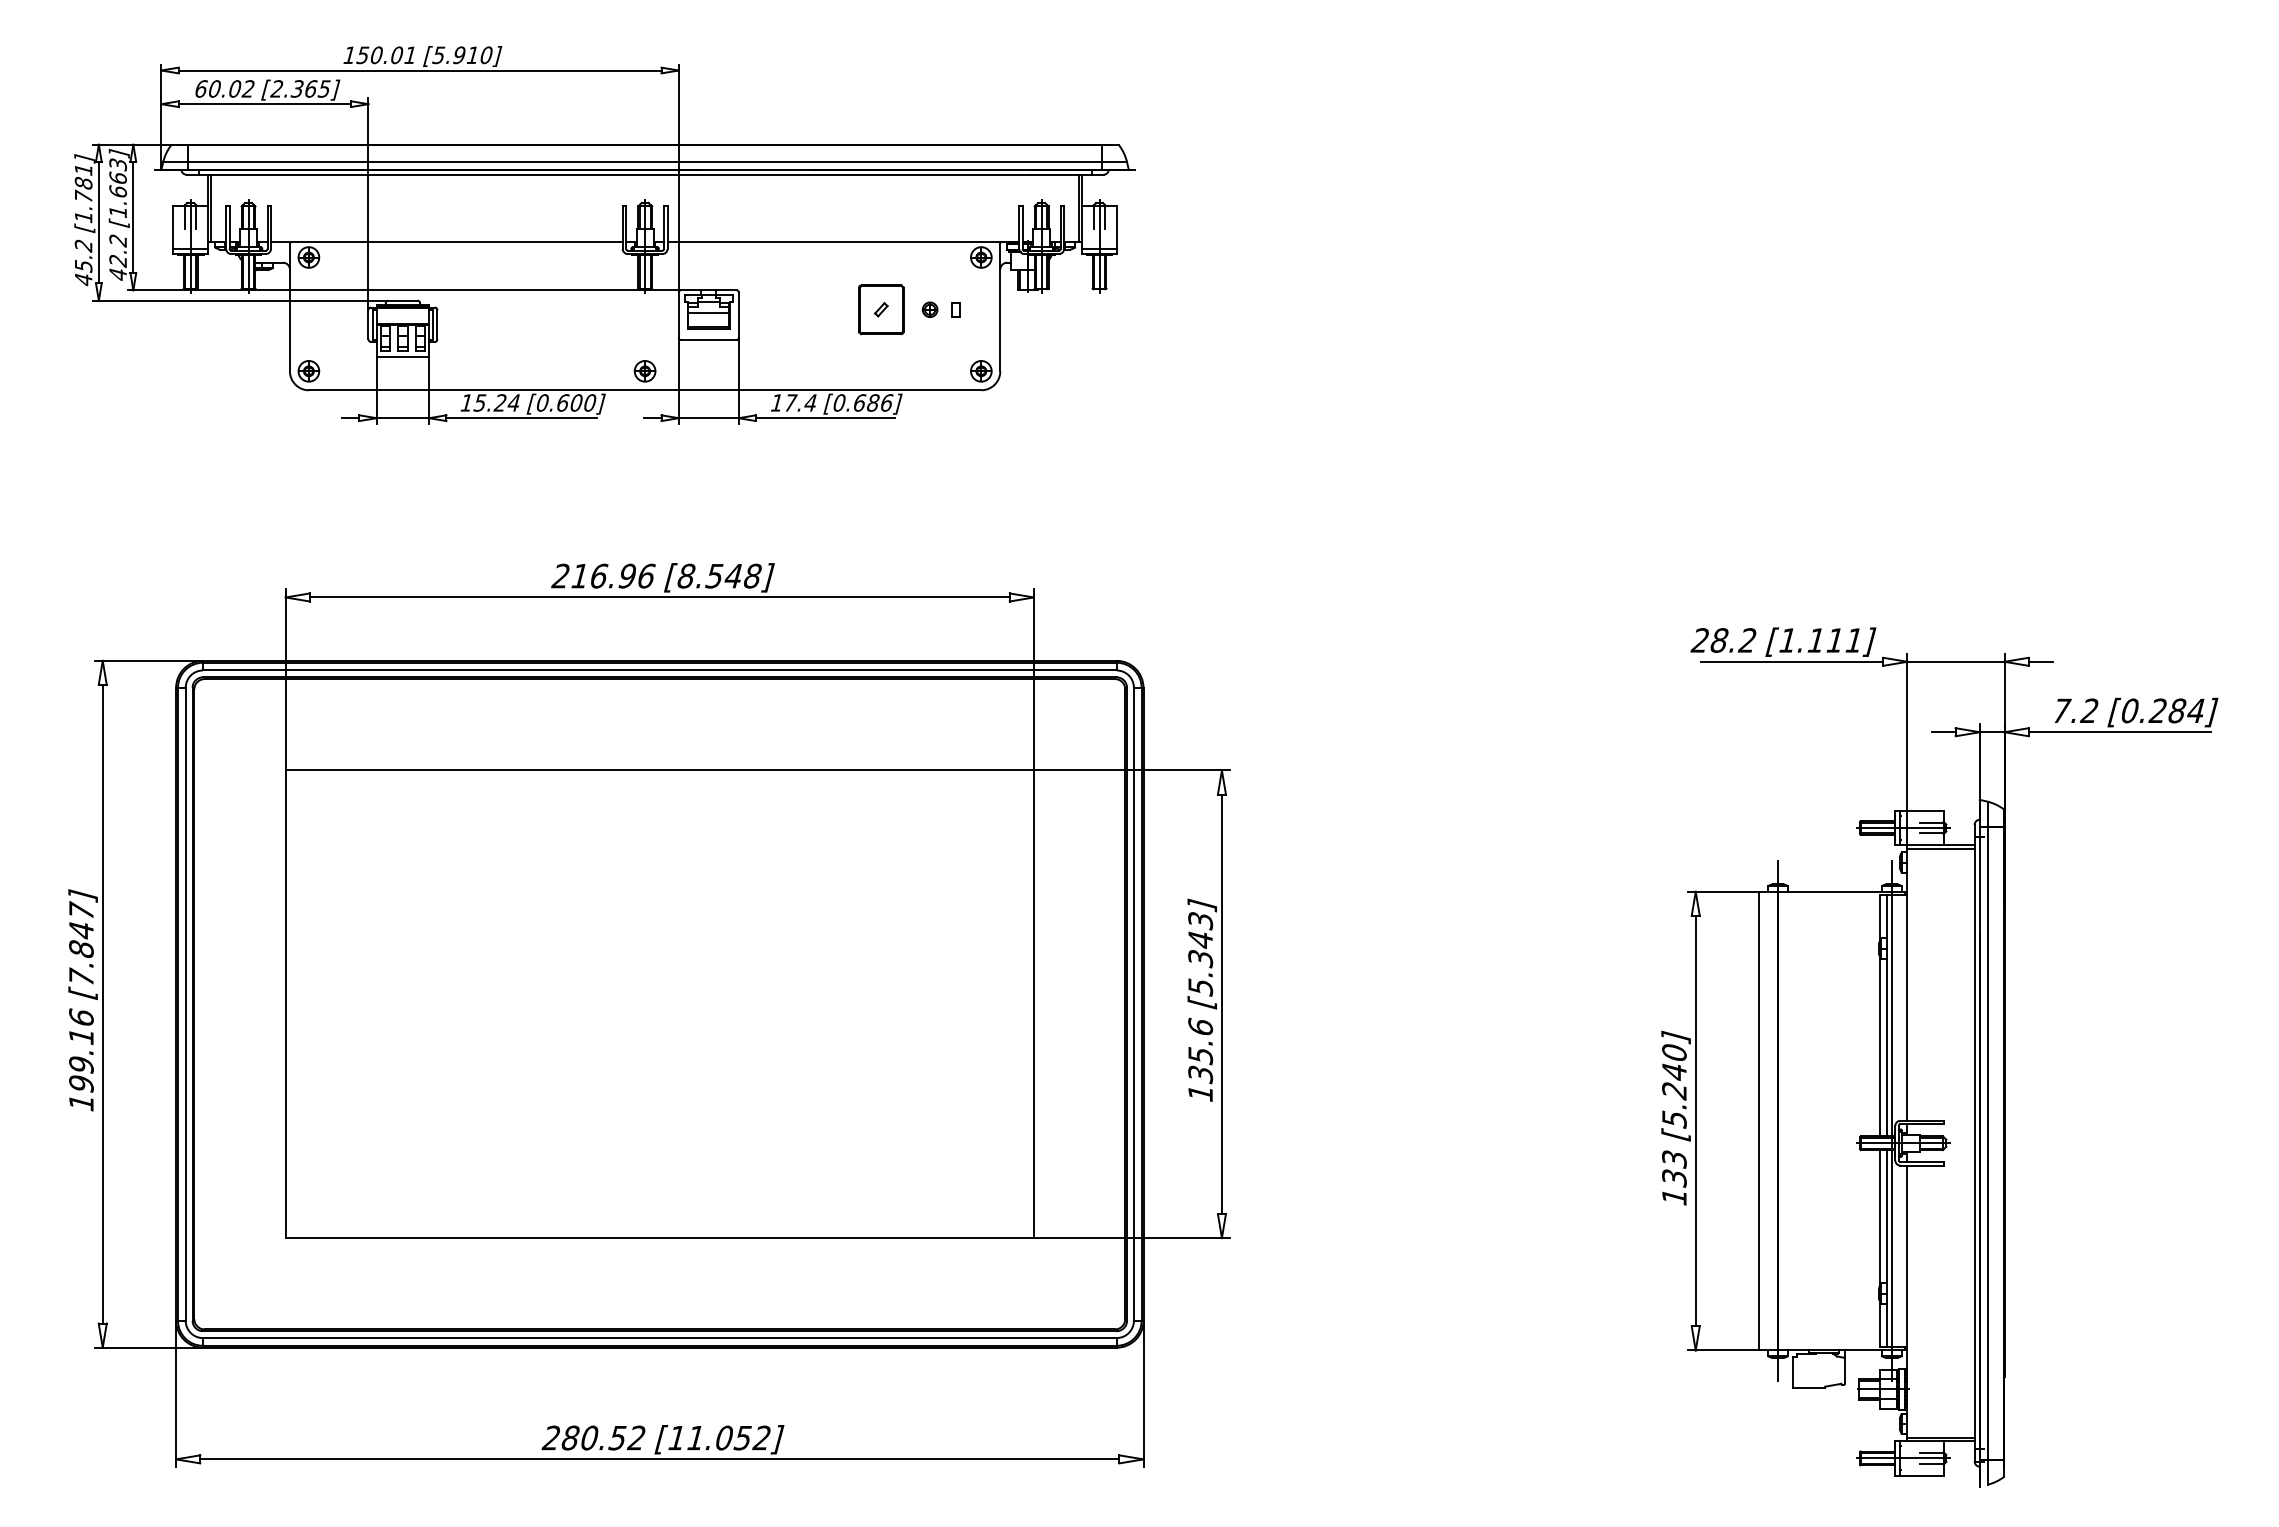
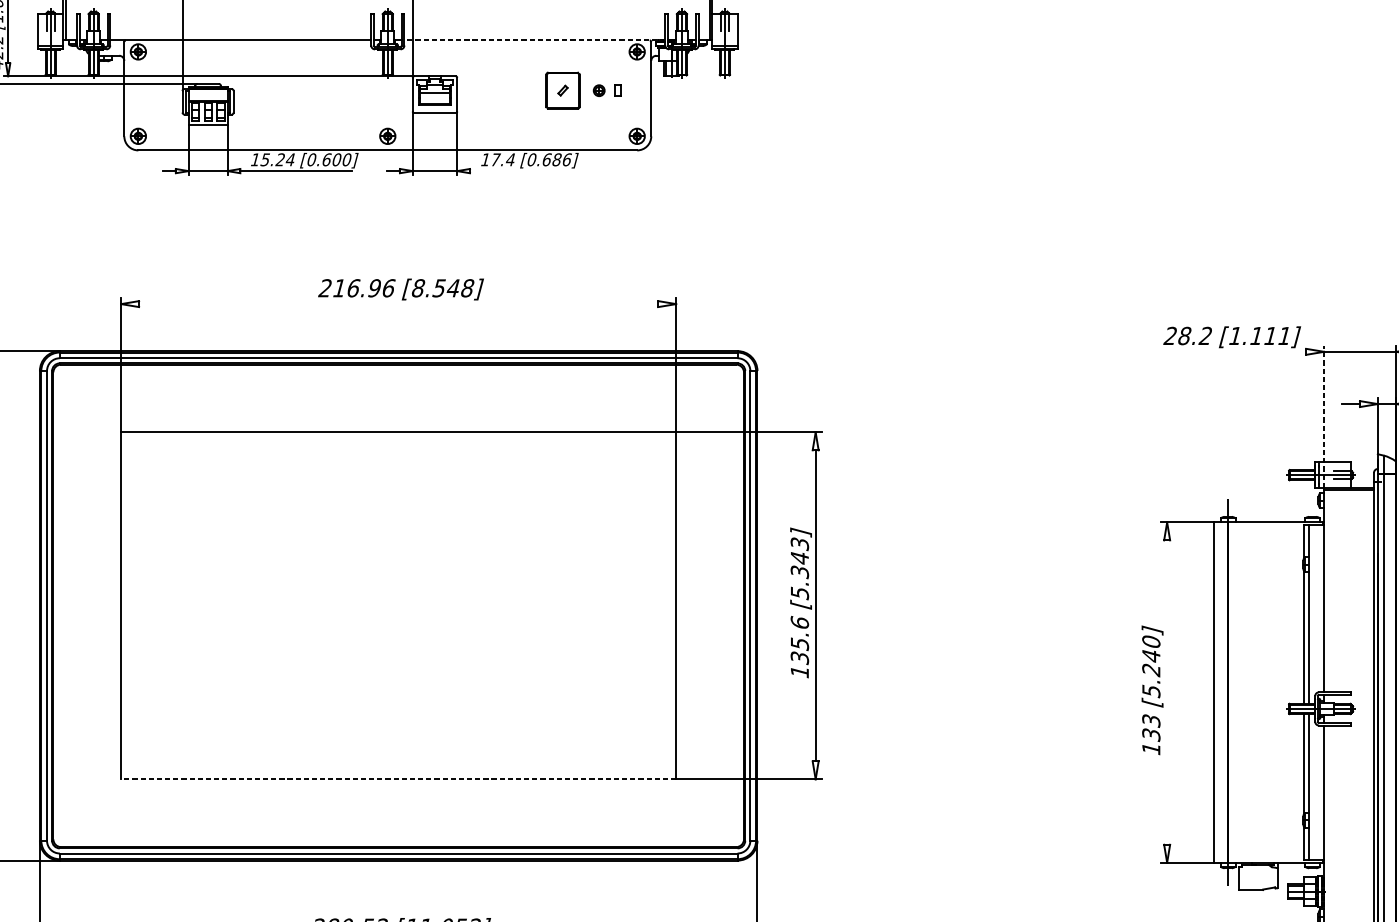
line: (843, 242) -> (534, 40), solid -> dashed
line: (824, 418) -> (520, 171), removed
line: (659, 597) -> (398, 304), removed
line: (1792, 661) -> (1238, 351), removed
line: (1907, 749) -> (1324, 416), solid -> dashed
line: (1695, 1120) -> (1166, 692), removed
line: (1891, 1120) -> (1312, 692), removed
line: (659, 1238) -> (398, 779), solid -> dashed

